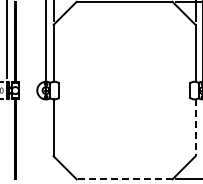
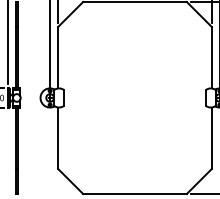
line: (195, 128) -> (211, 138), dashed -> solid
line: (124, 179) -> (134, 194), dashed -> solid

